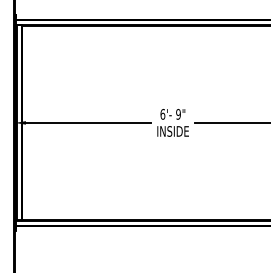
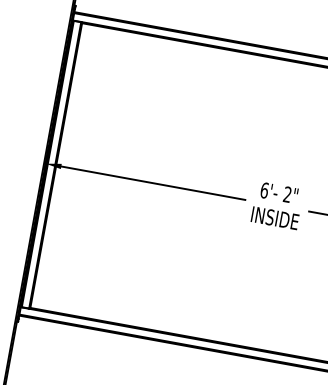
text: (178, 114) -> (287, 194), 9" -> 2"

